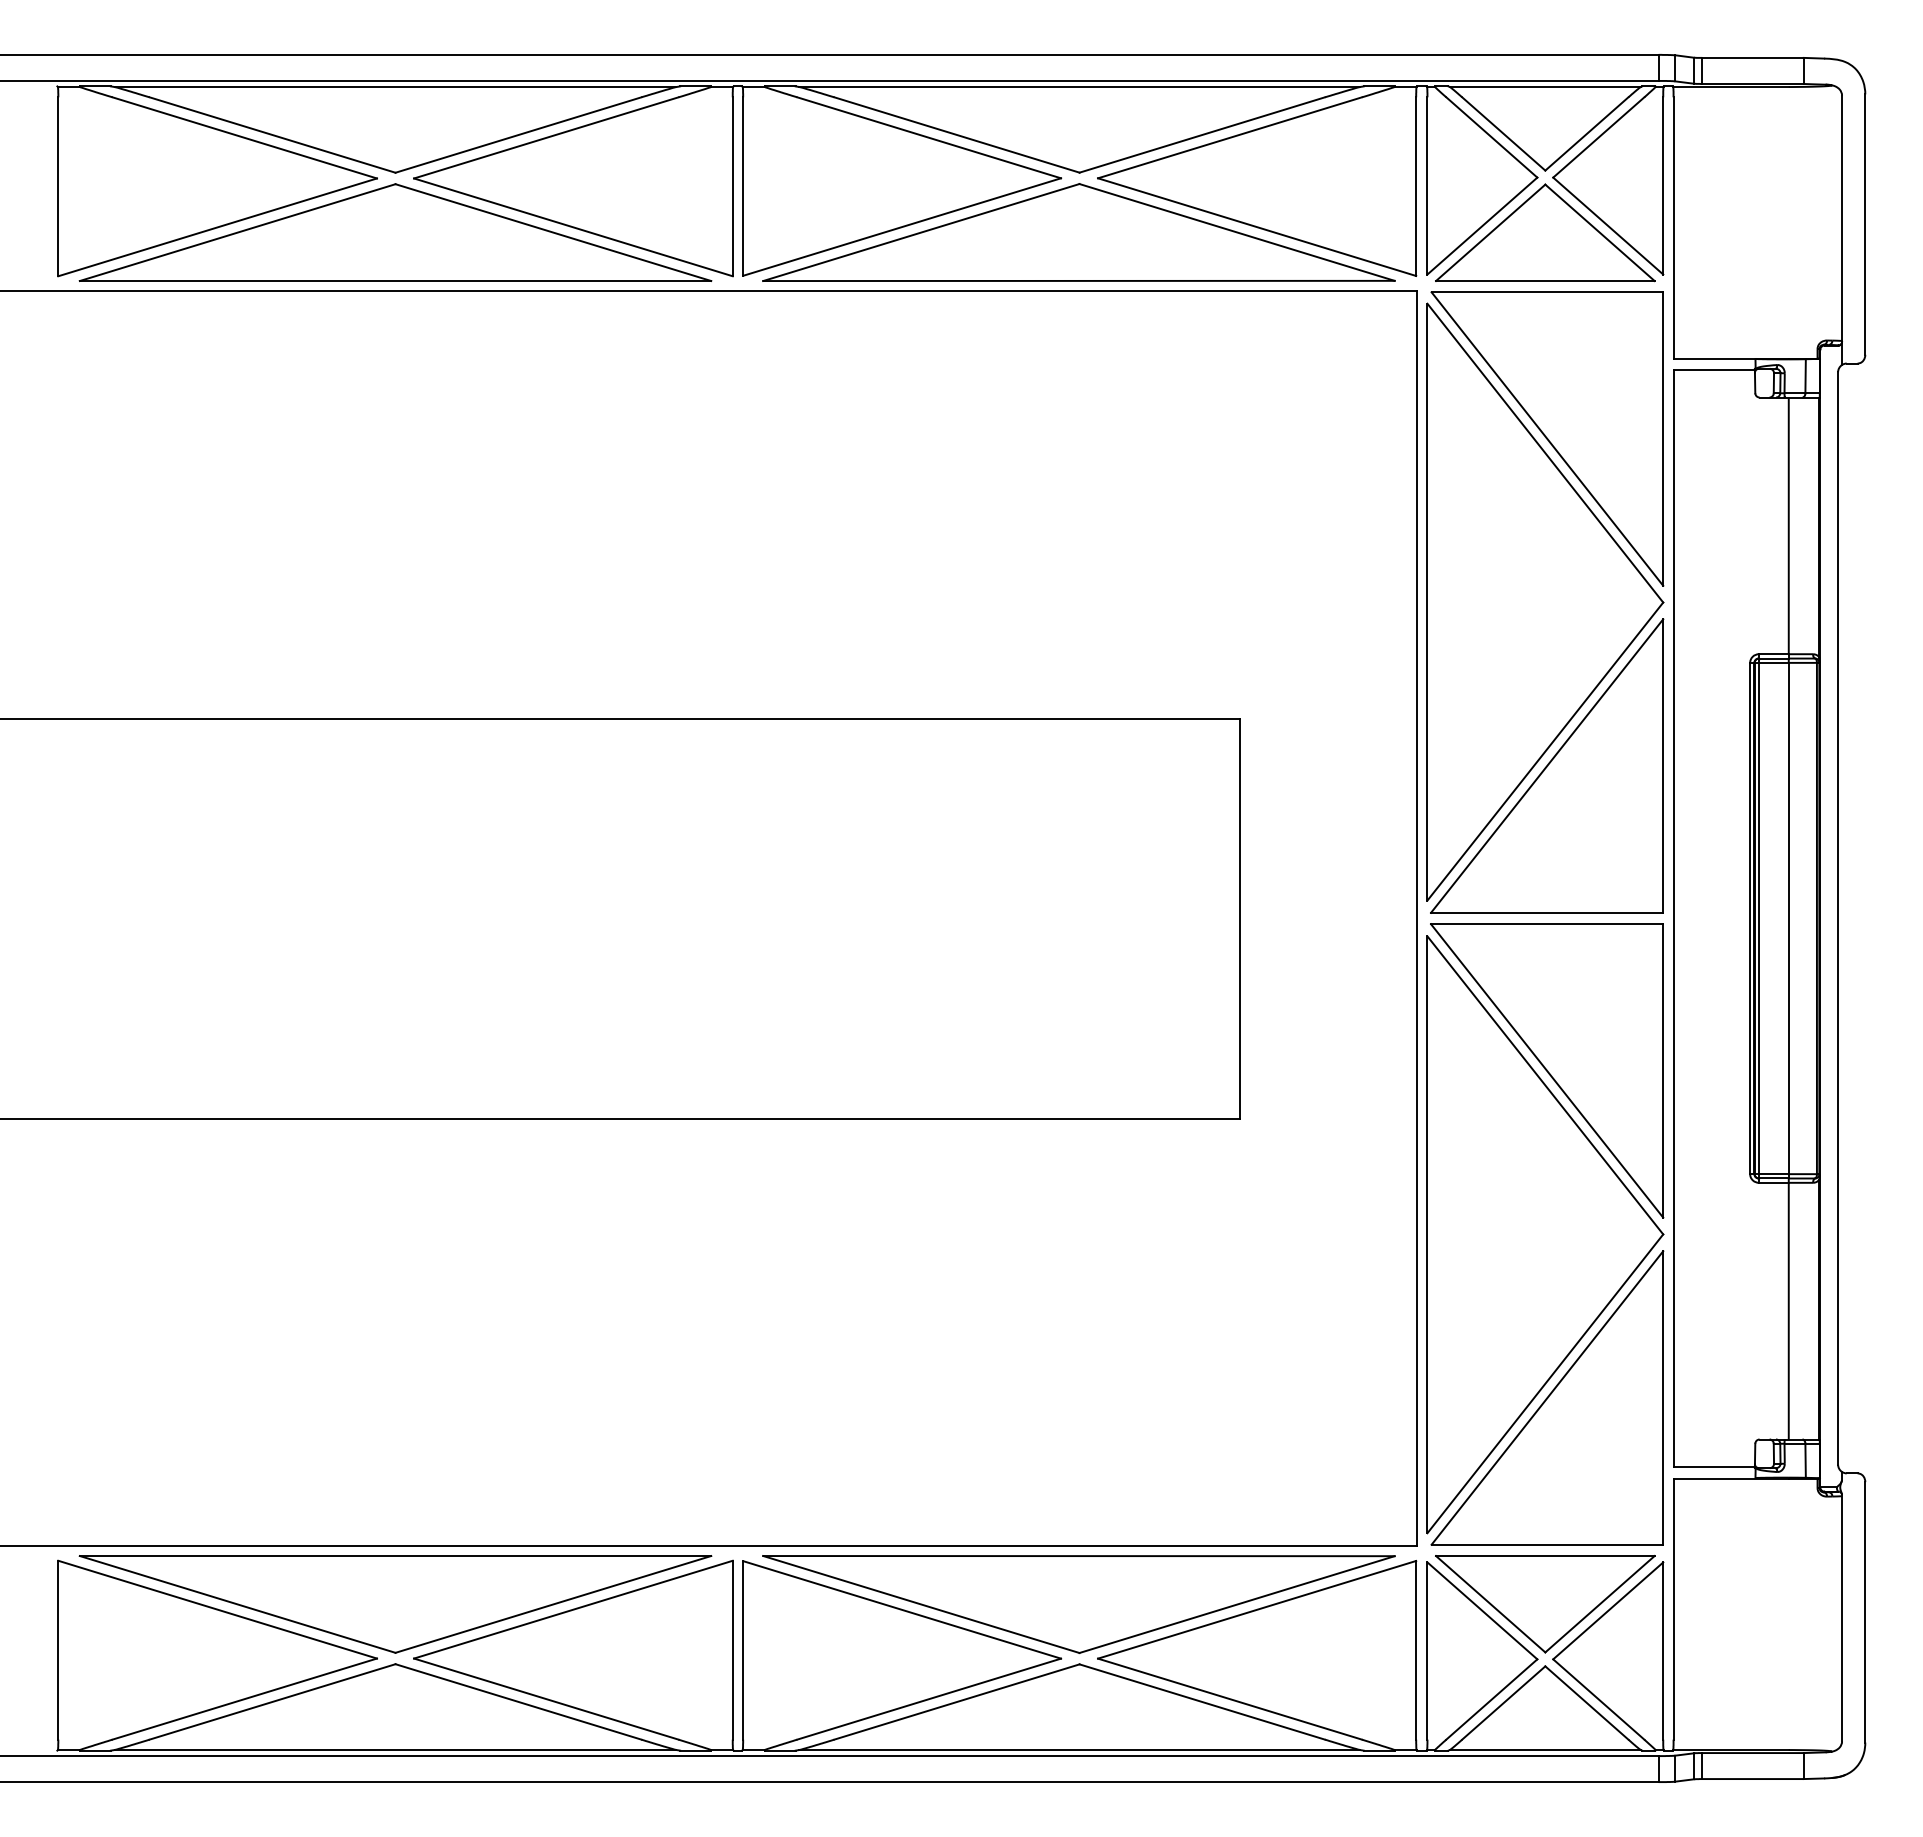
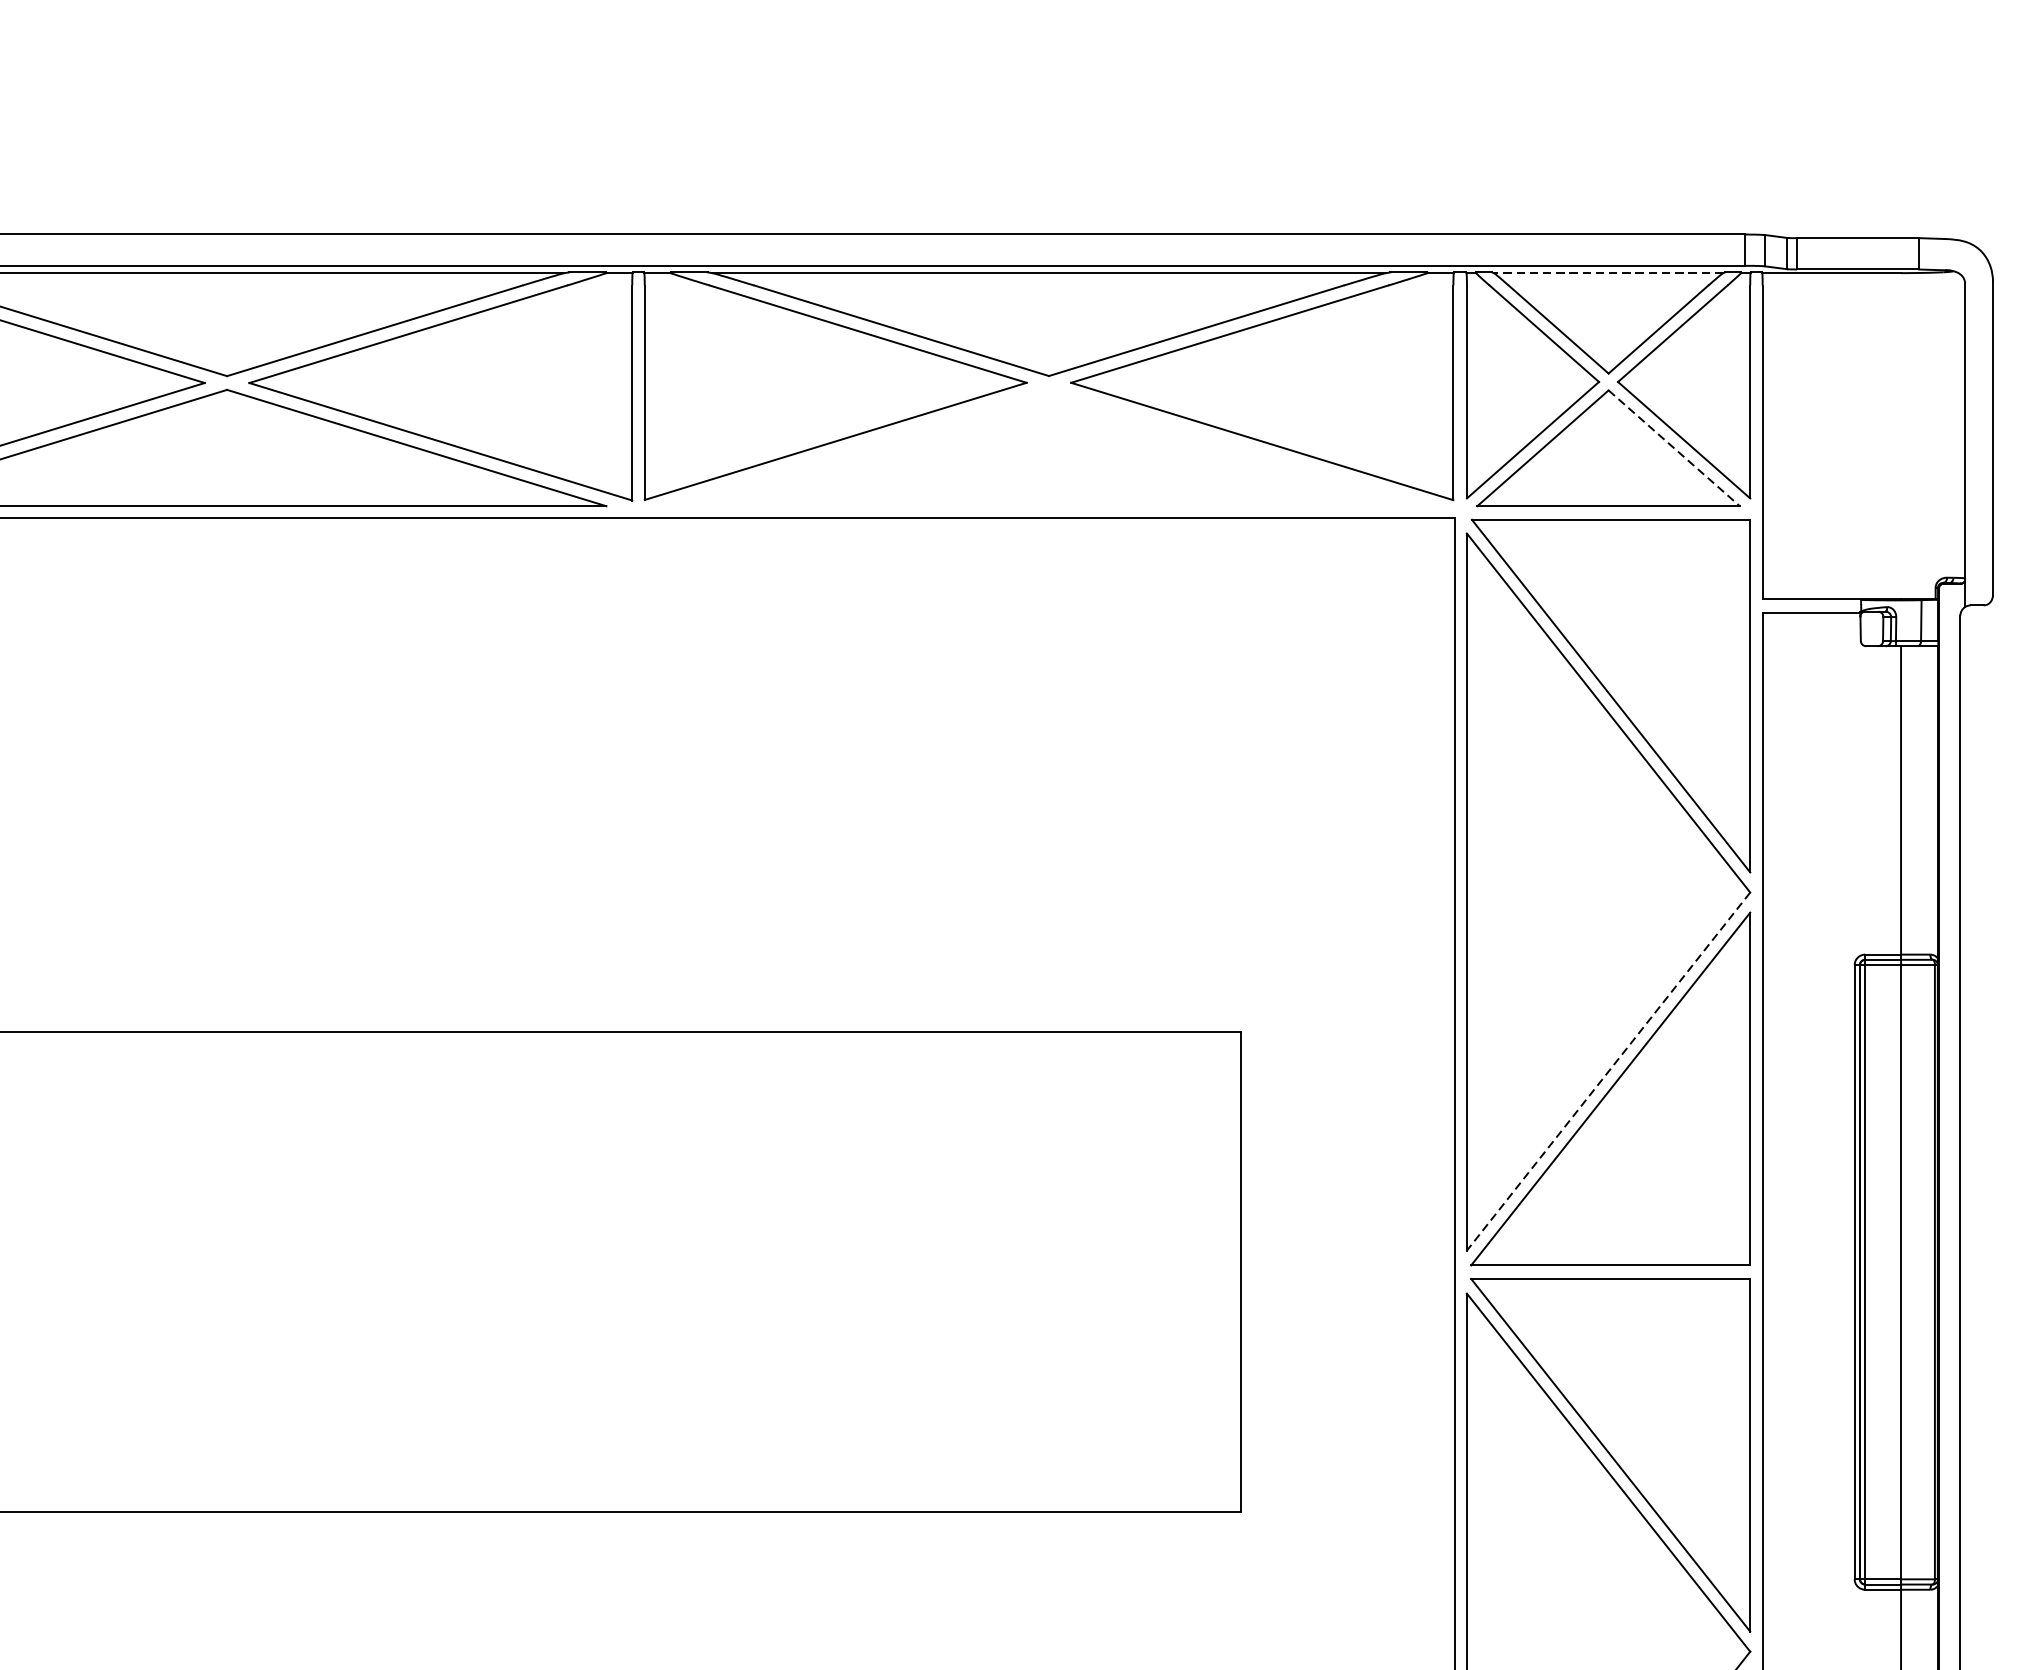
line: (1544, 87) -> (1607, 273), solid -> dashed
part: (1078, 232) -> (1047, 447), removed
line: (1600, 232) -> (1674, 447), solid -> dashed
line: (1545, 751) -> (1608, 1071), solid -> dashed

